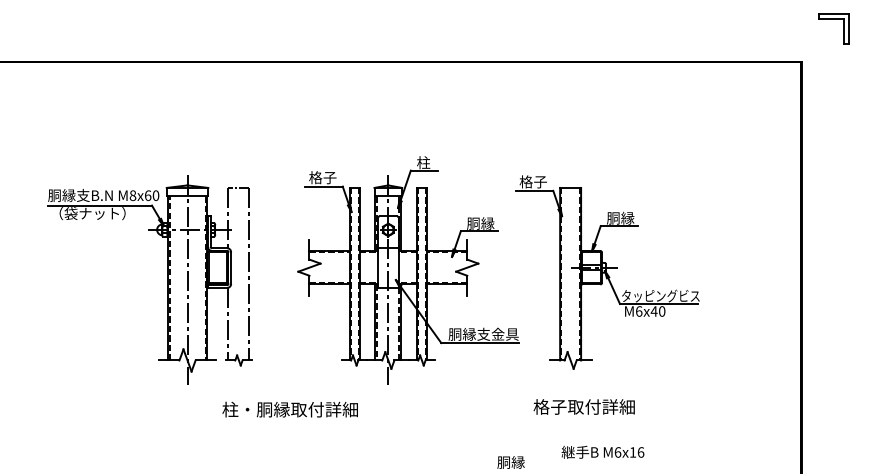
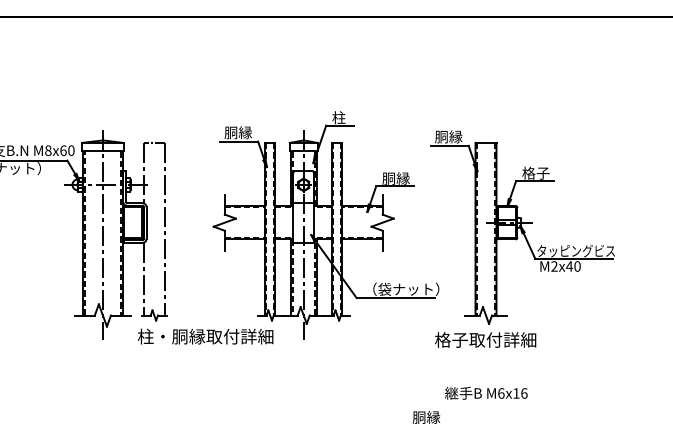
text: (322, 177) -> (237, 132), 格子 -> 胴縁
text: (533, 181) -> (448, 136), 格子 -> 胴縁
text: (620, 217) -> (535, 172), 胴縁 -> 格子
text: (638, 311) -> (553, 266), M6x40 -> M2x40
text: (485, 333) -> (400, 288), 胴縁支金具 -> （袋ナット）
text: (583, 406) -> (484, 339), moved
text: (289, 409) -> (204, 336), moved
text: (602, 451) -> (485, 392), moved

